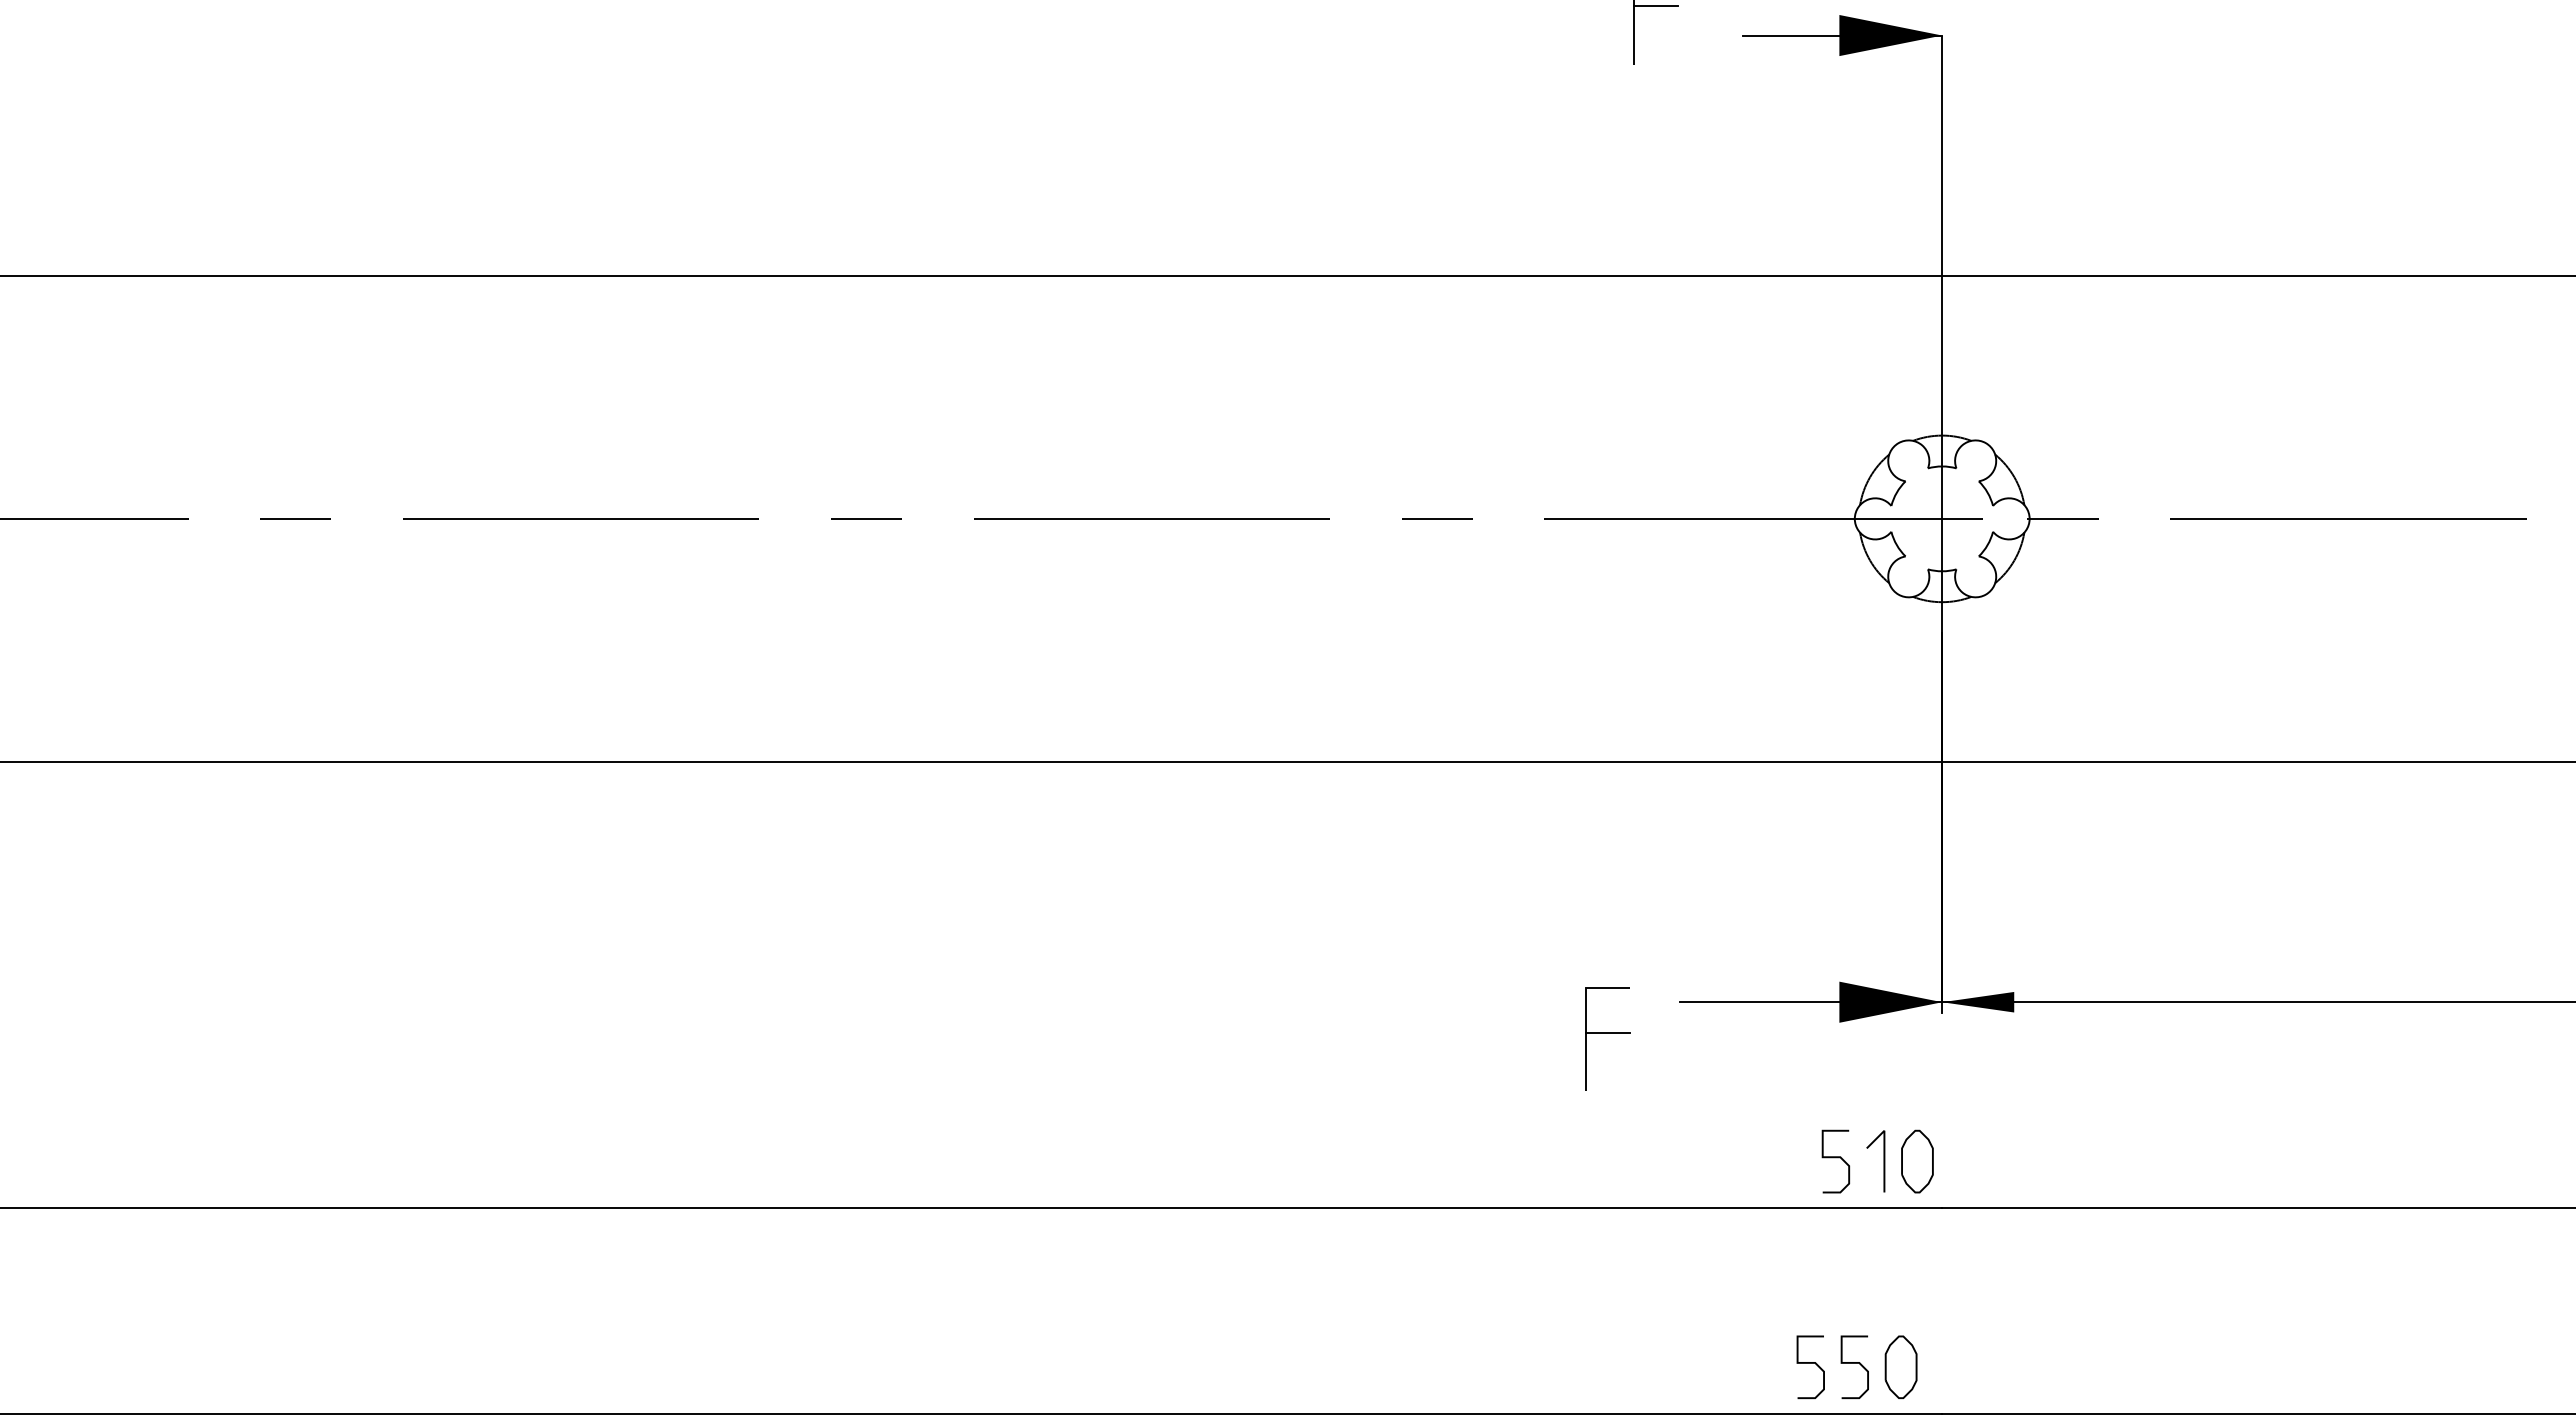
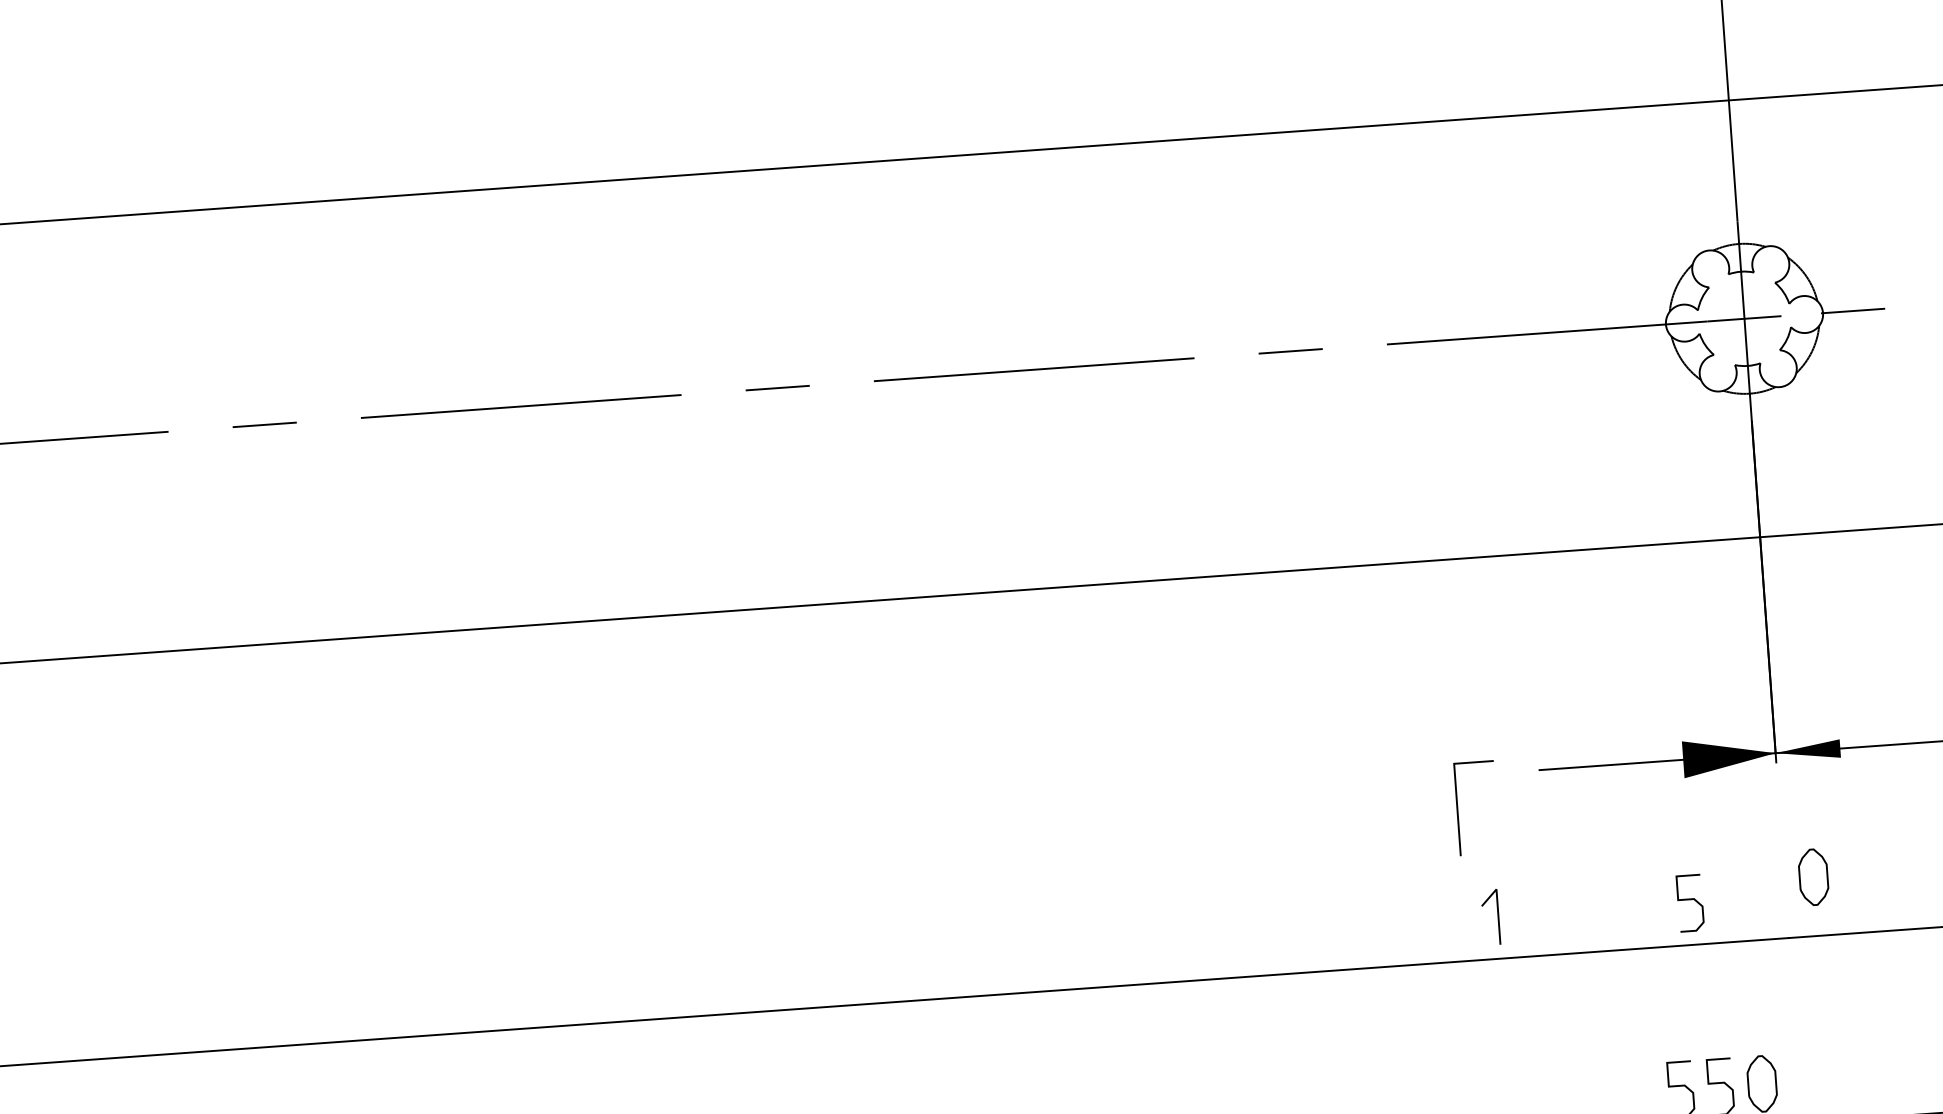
line: (1607, 1032) -> (1476, 801), removed
line: (1883, 1161) -> (1497, 916), moved
part: (1917, 1161) -> (1813, 877), moved

